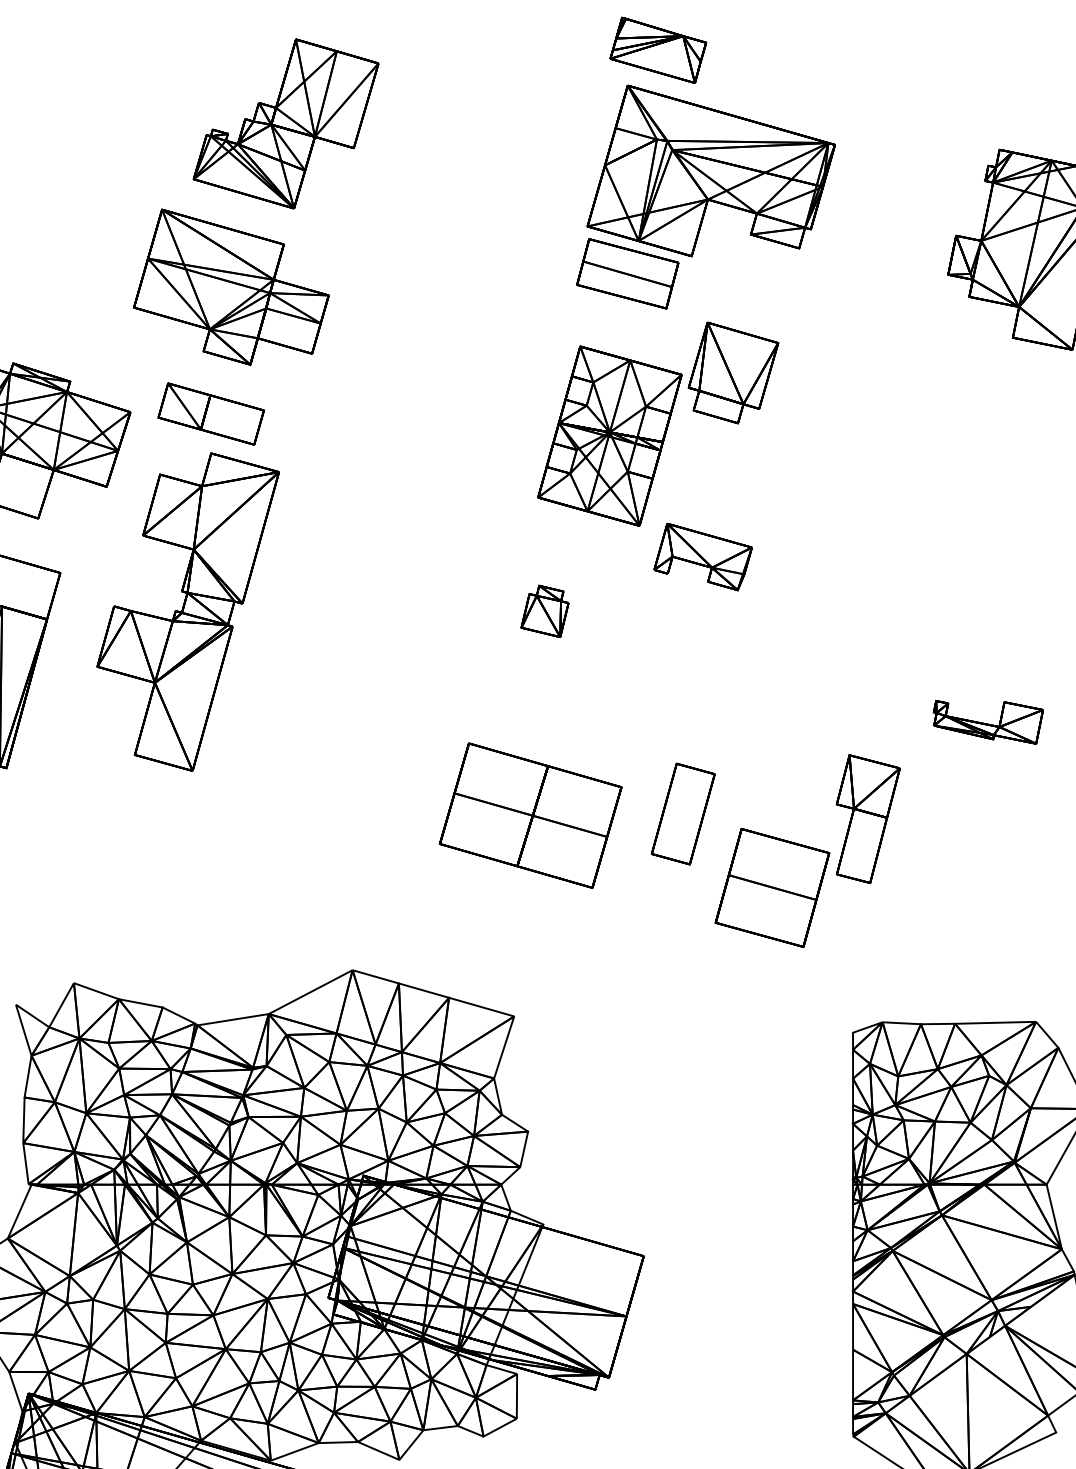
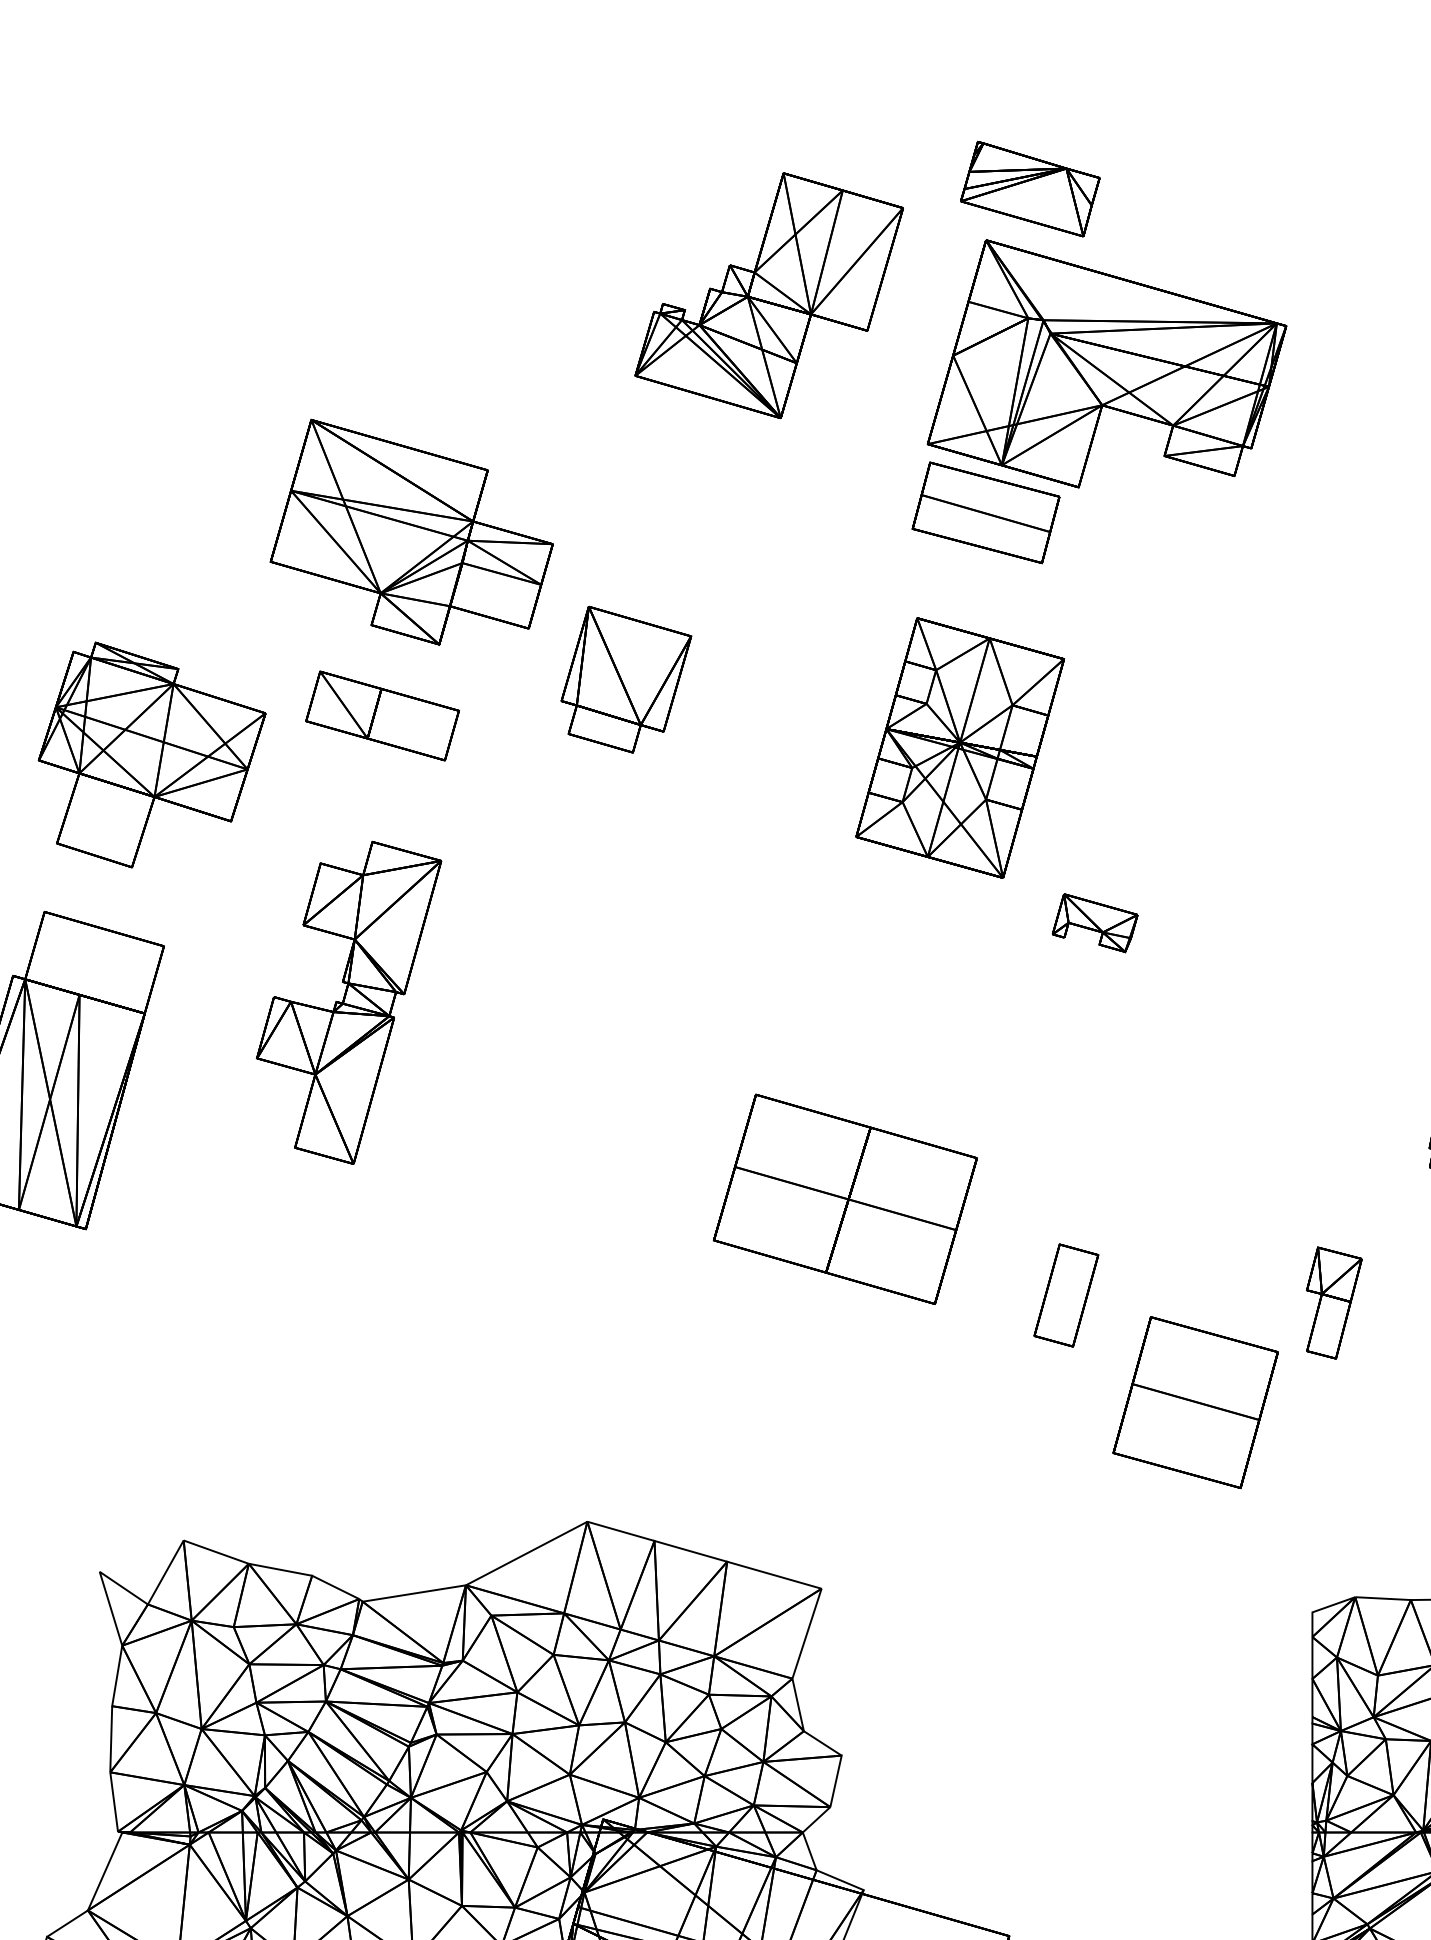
part: (285, 123) -> (768, 295), moved
part: (733, 372) -> (626, 678), moved
part: (702, 556) -> (1094, 922), size x0.6
part: (544, 610) -> (865, 1000), removed
part: (187, 611) -> (348, 1002), size x0.7
part: (682, 813) -> (1065, 1294), size x0.7
part: (530, 815) -> (845, 1199), moved
part: (867, 819) -> (1333, 1303), size x0.6

